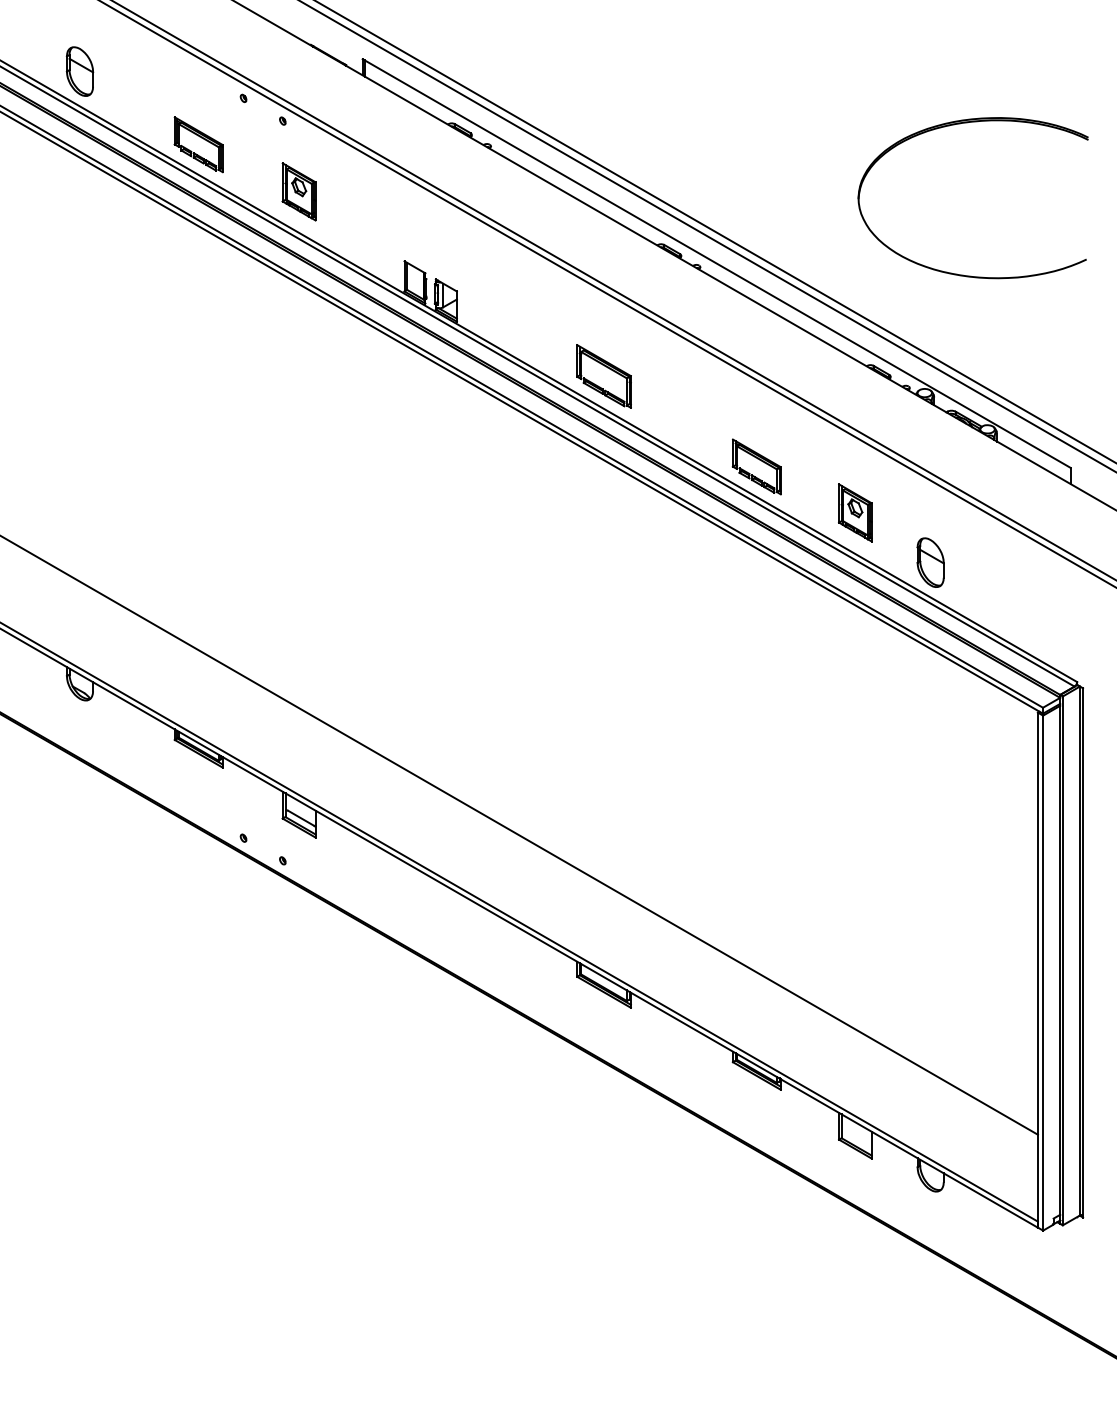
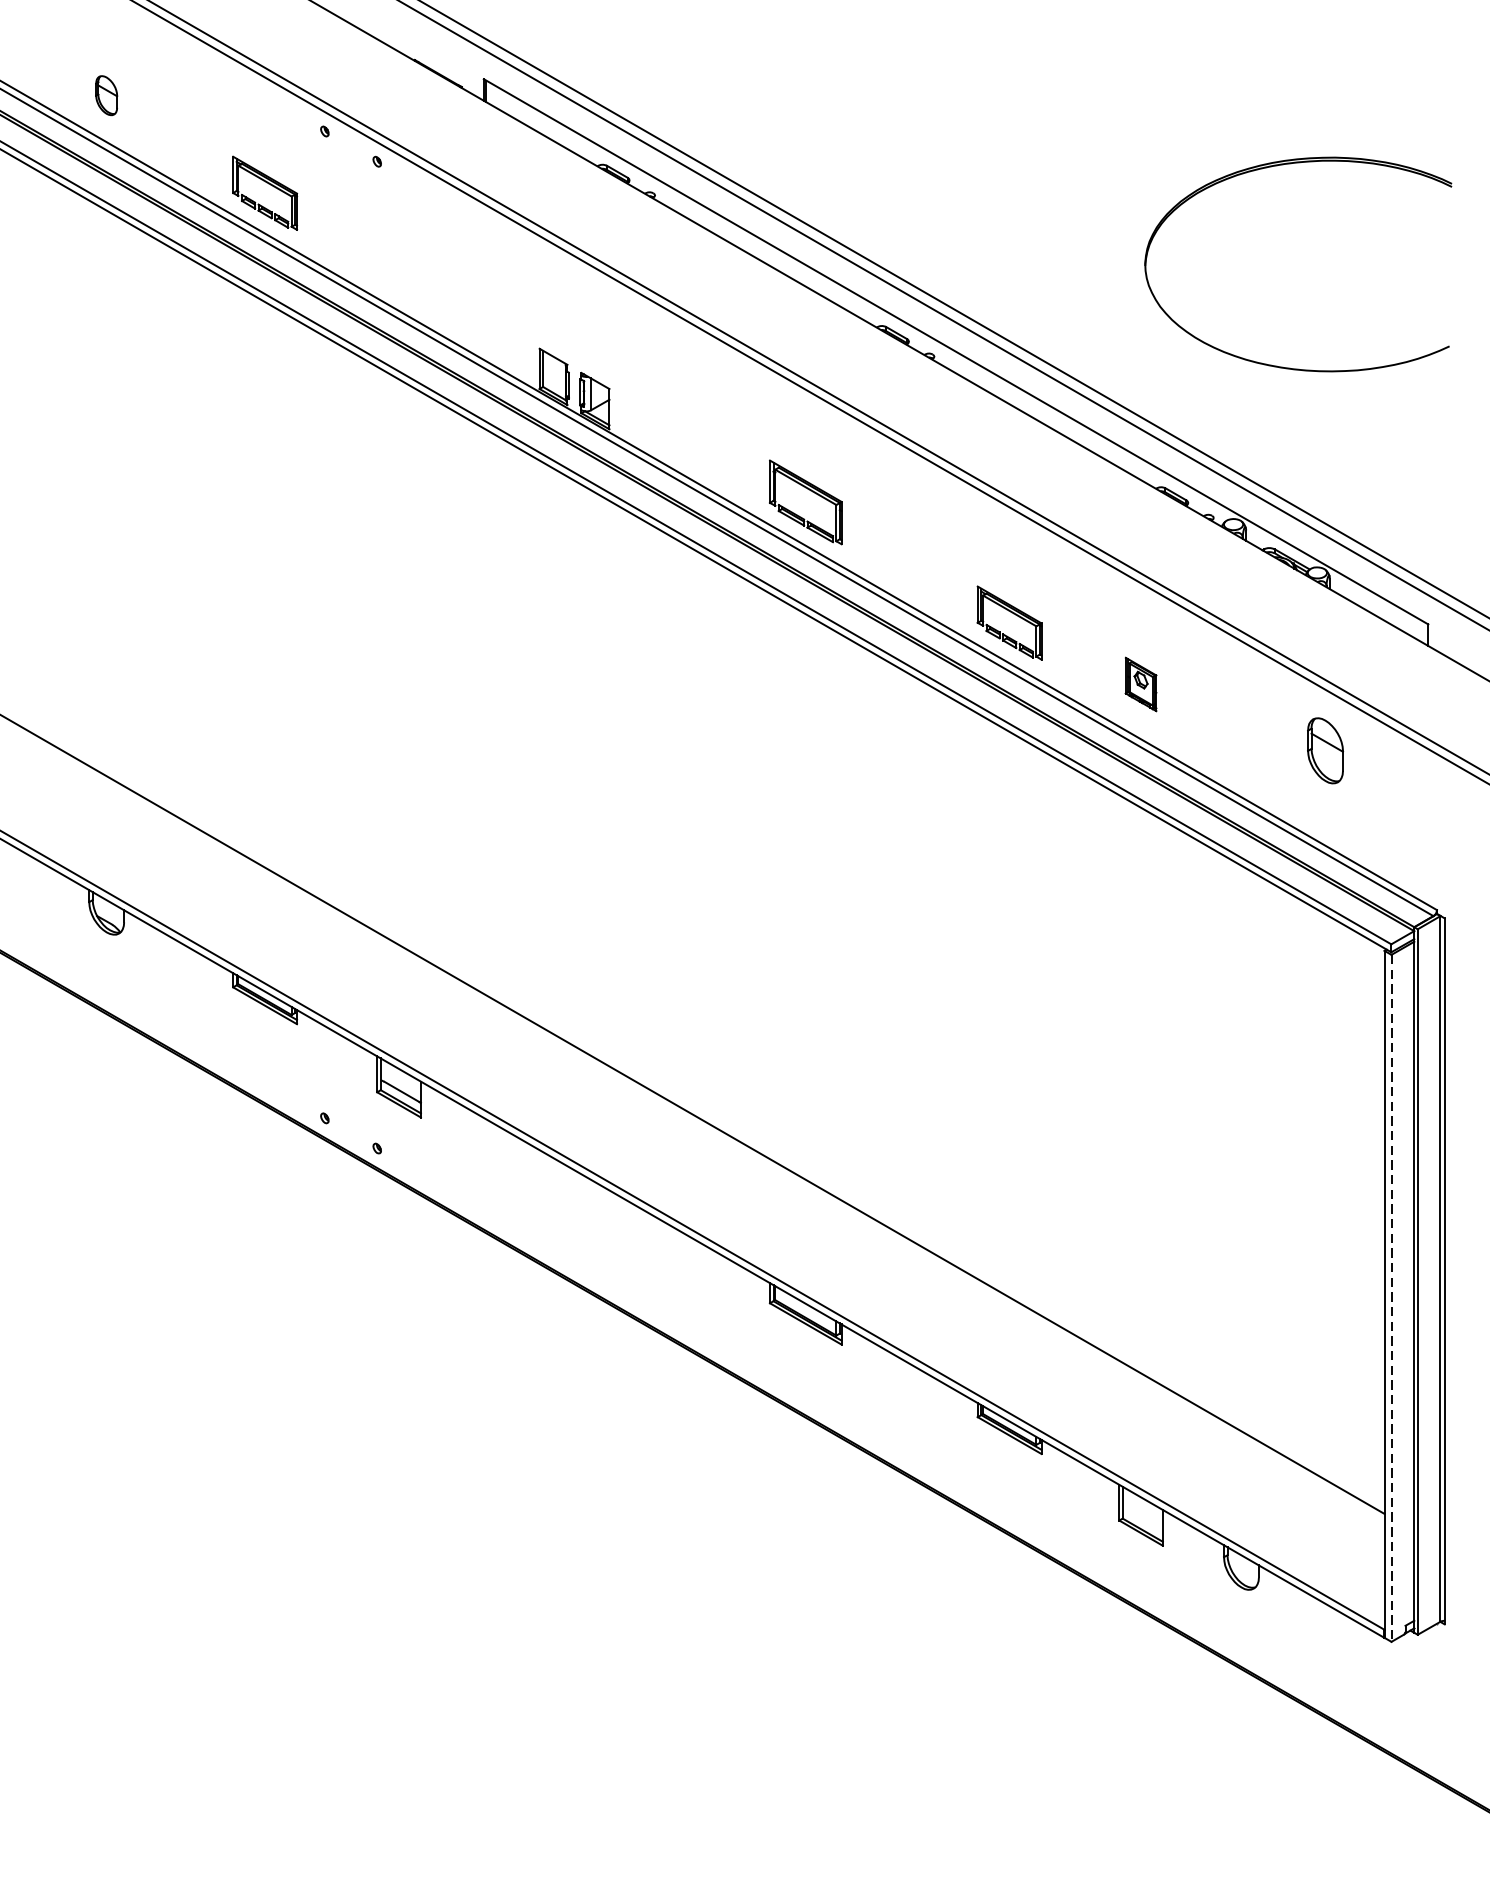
part: (79, 71) -> (106, 95), size x0.6
part: (298, 191) -> (398, 255), removed
part: (855, 512) -> (1141, 683), size x0.7
part: (930, 562) -> (1325, 750), moved
line: (1043, 973) -> (1391, 1298), solid -> dashed

